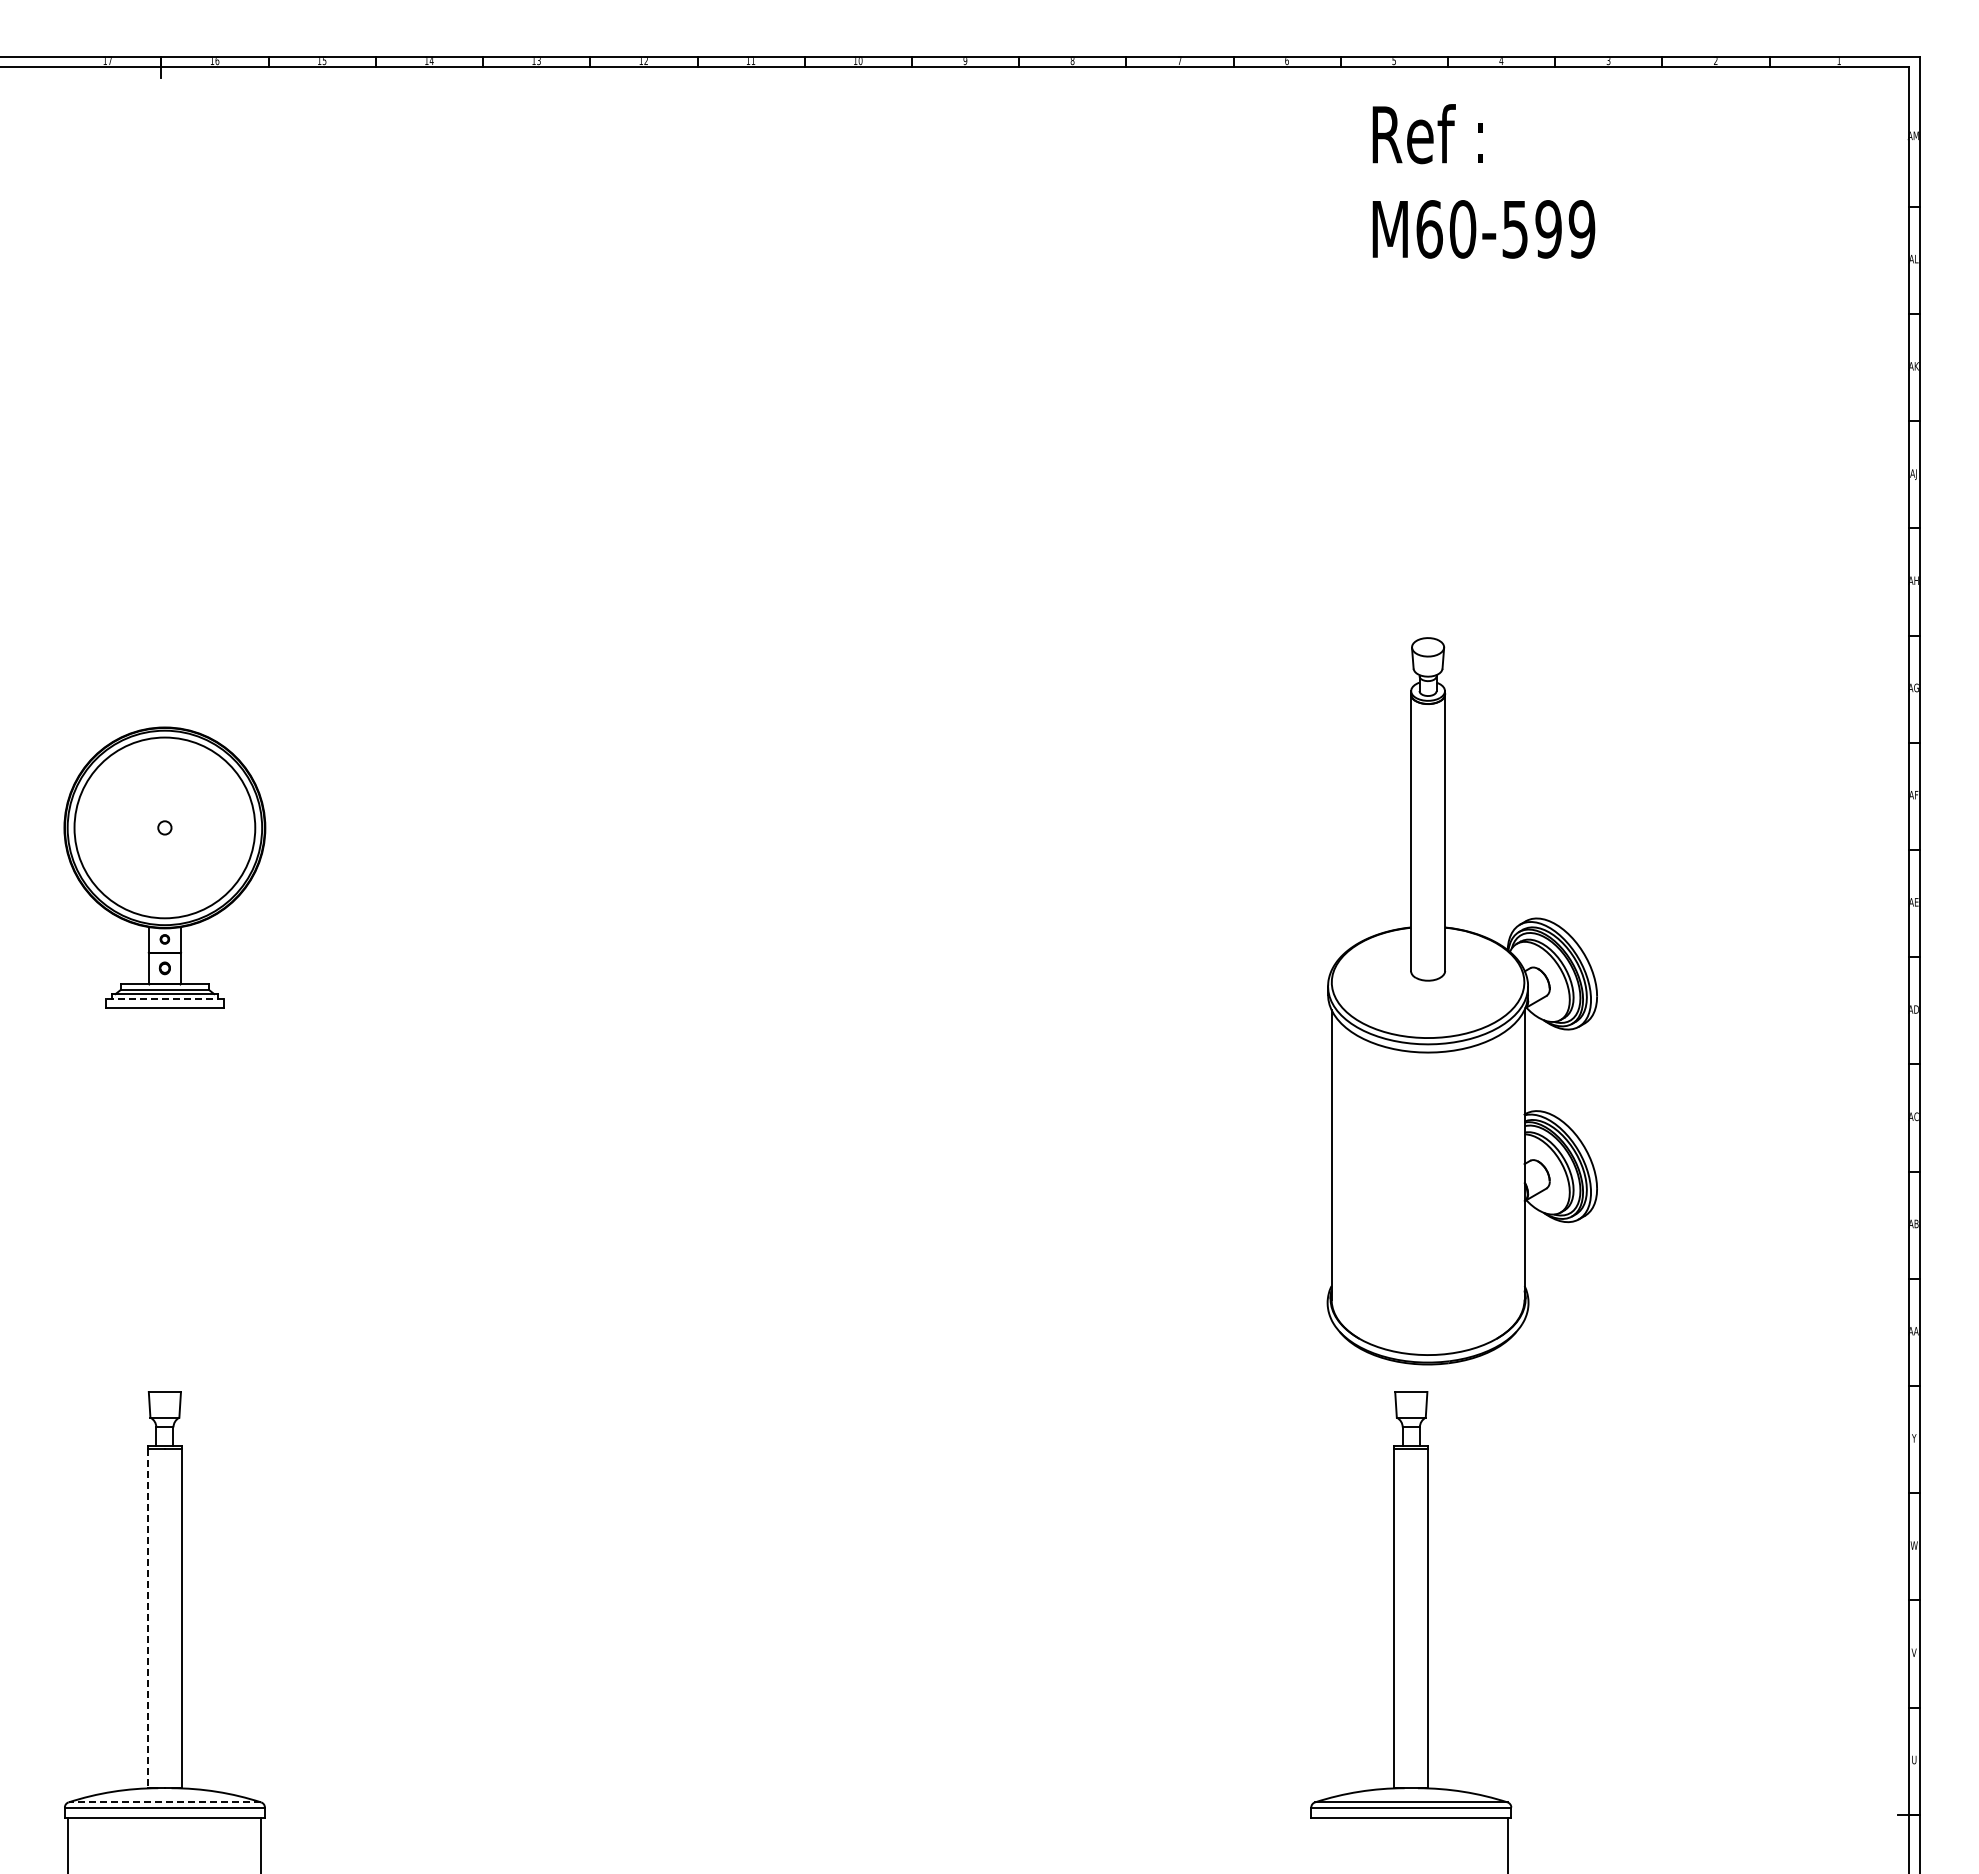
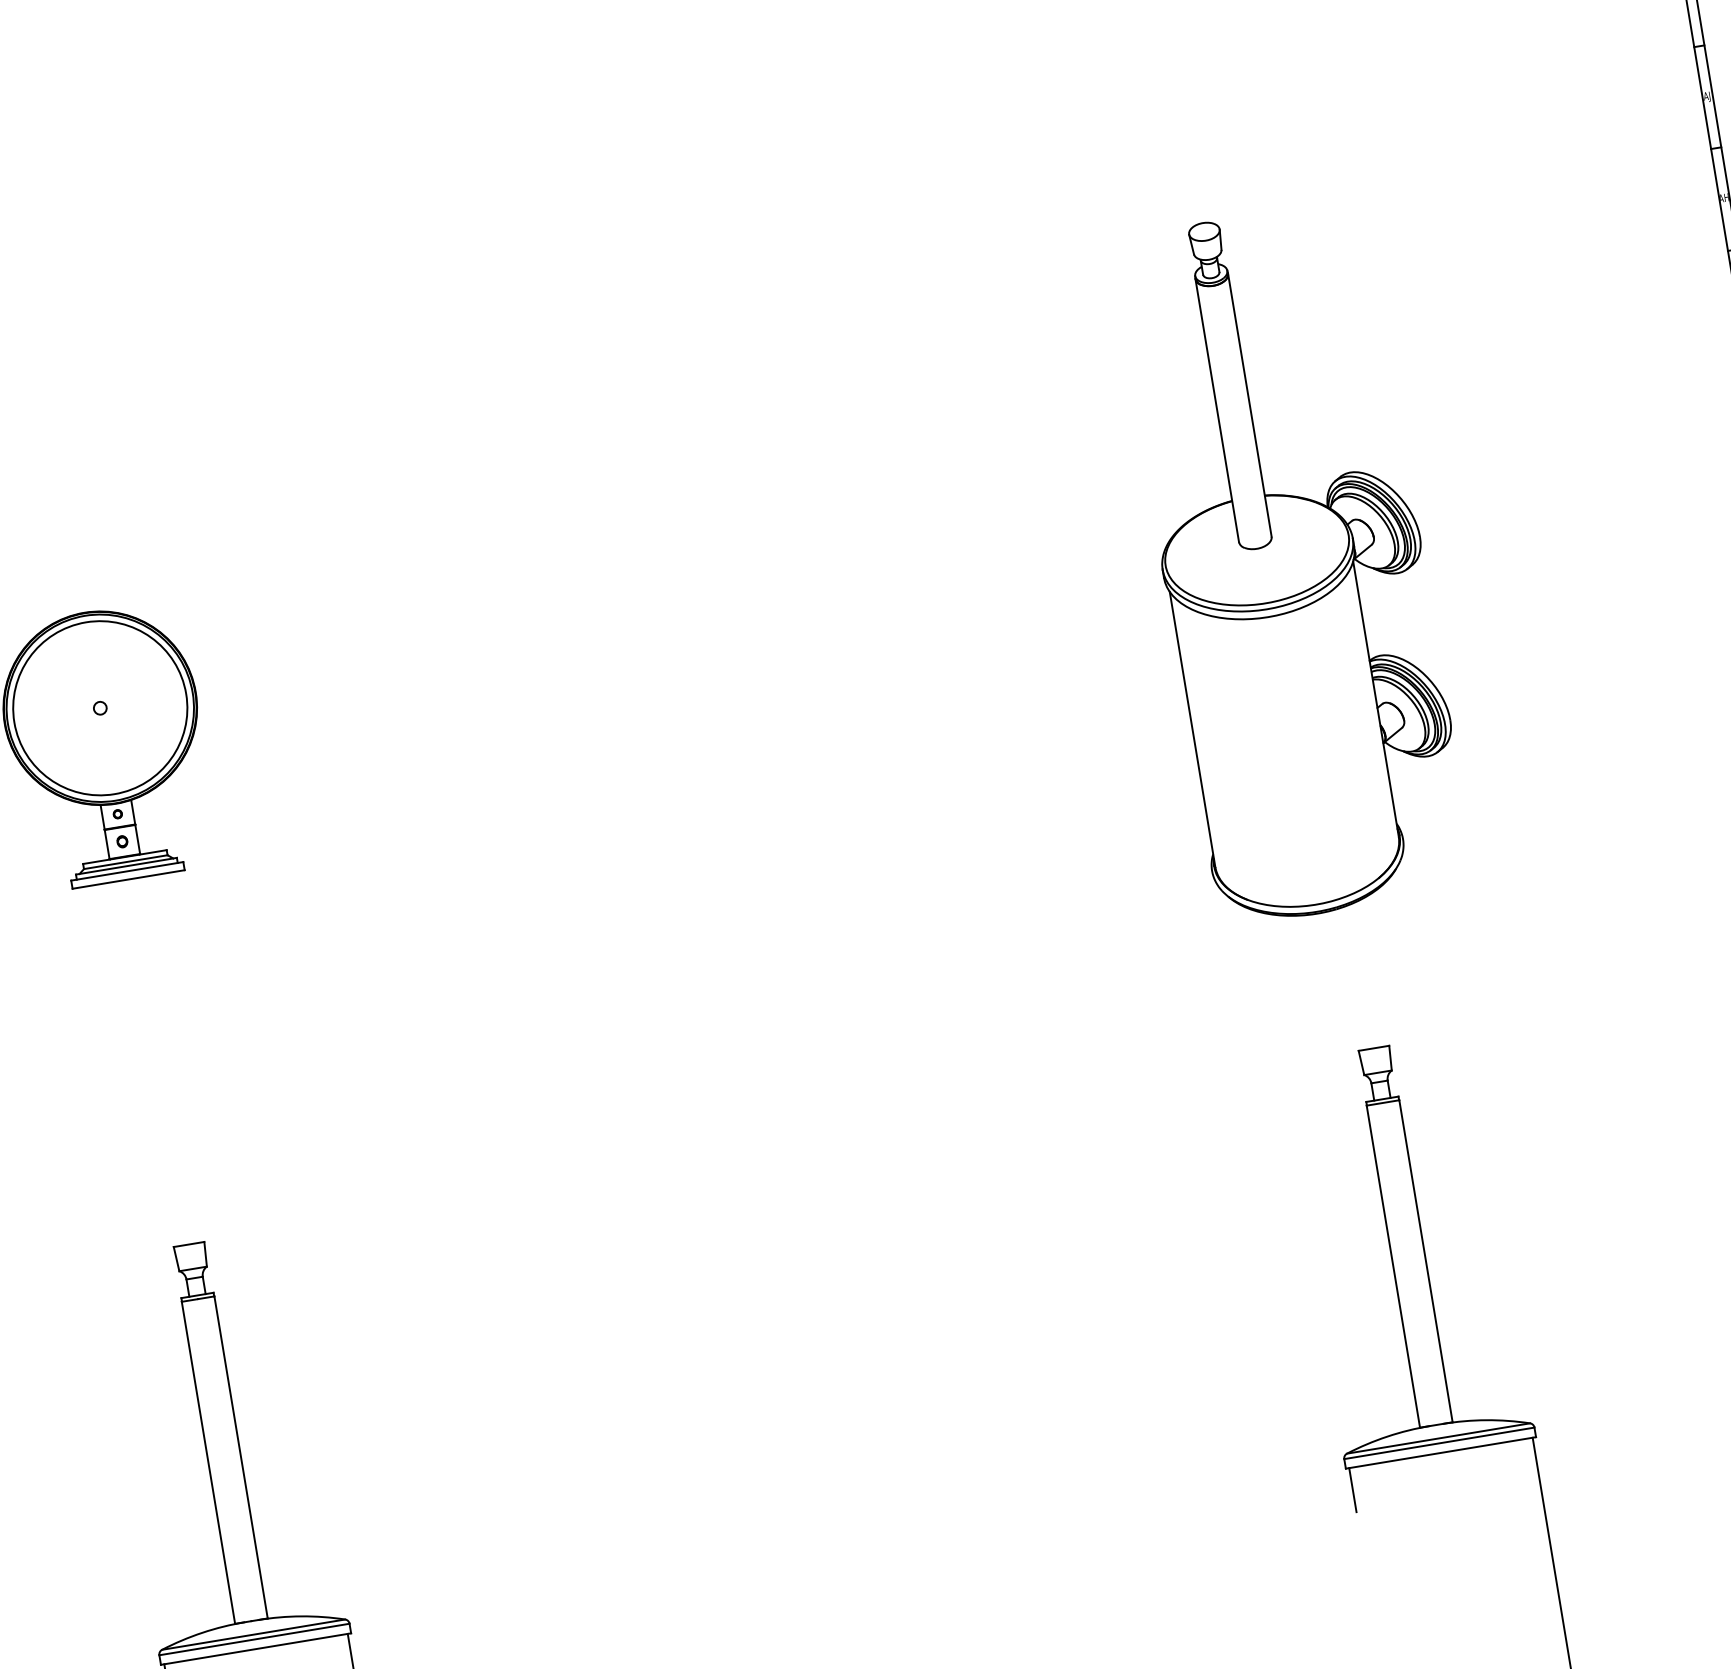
line: (164, 999) -> (126, 871), dashed -> solid
part: (1461, 1001) -> (1291, 563), moved
line: (147, 1619) -> (208, 1463), dashed -> solid
line: (164, 1802) -> (253, 1634), dashed -> solid
line: (1314, 1840) -> (1352, 1489), added

